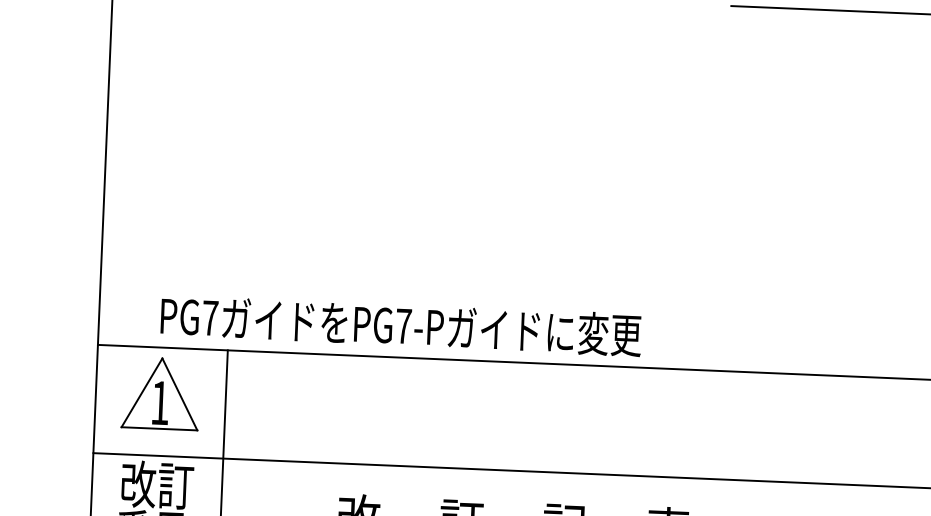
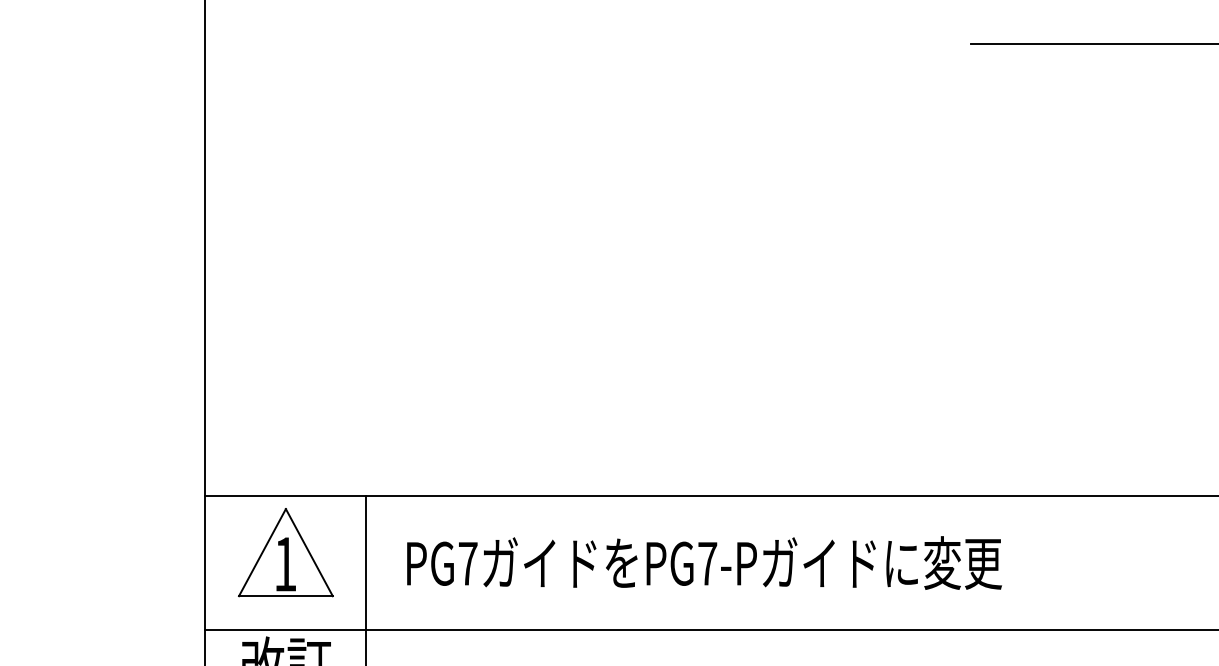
text: (401, 325) -> (704, 562), moved

